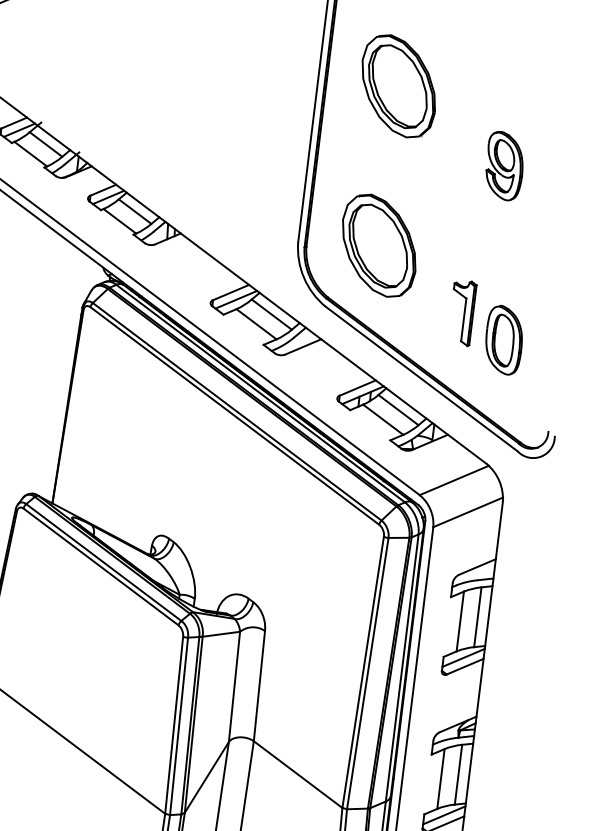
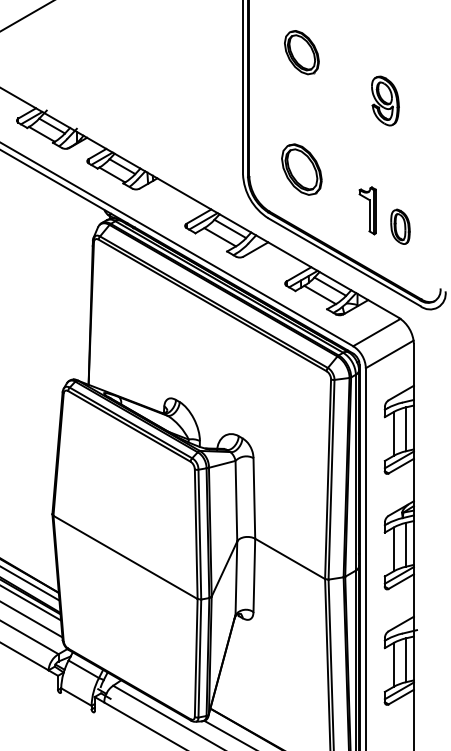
part: (398, 85) -> (301, 52), size x0.6
part: (378, 245) -> (301, 169), size x0.7
part: (504, 339) -> (400, 226), size x0.7

